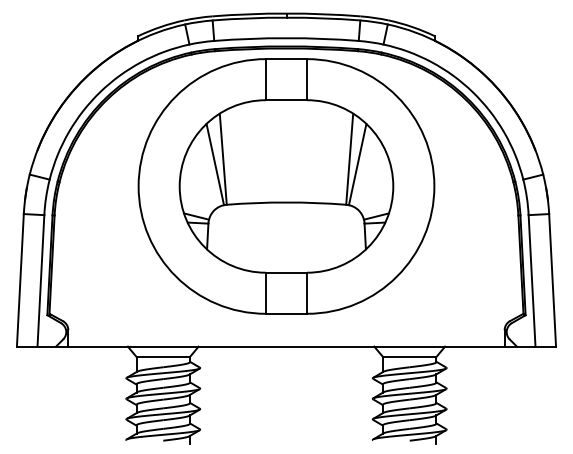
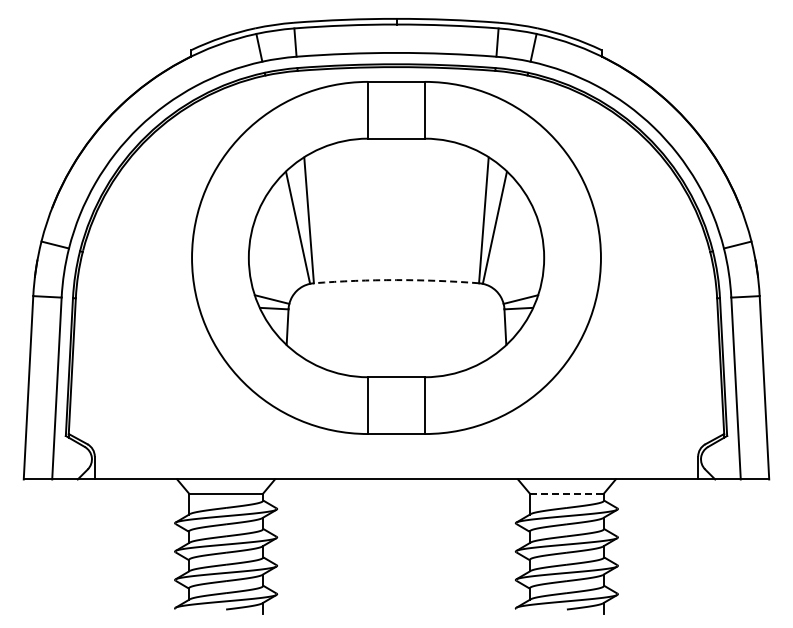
arc: (286, 202) -> (396, 280), solid -> dashed
line: (409, 356) -> (566, 493), solid -> dashed

